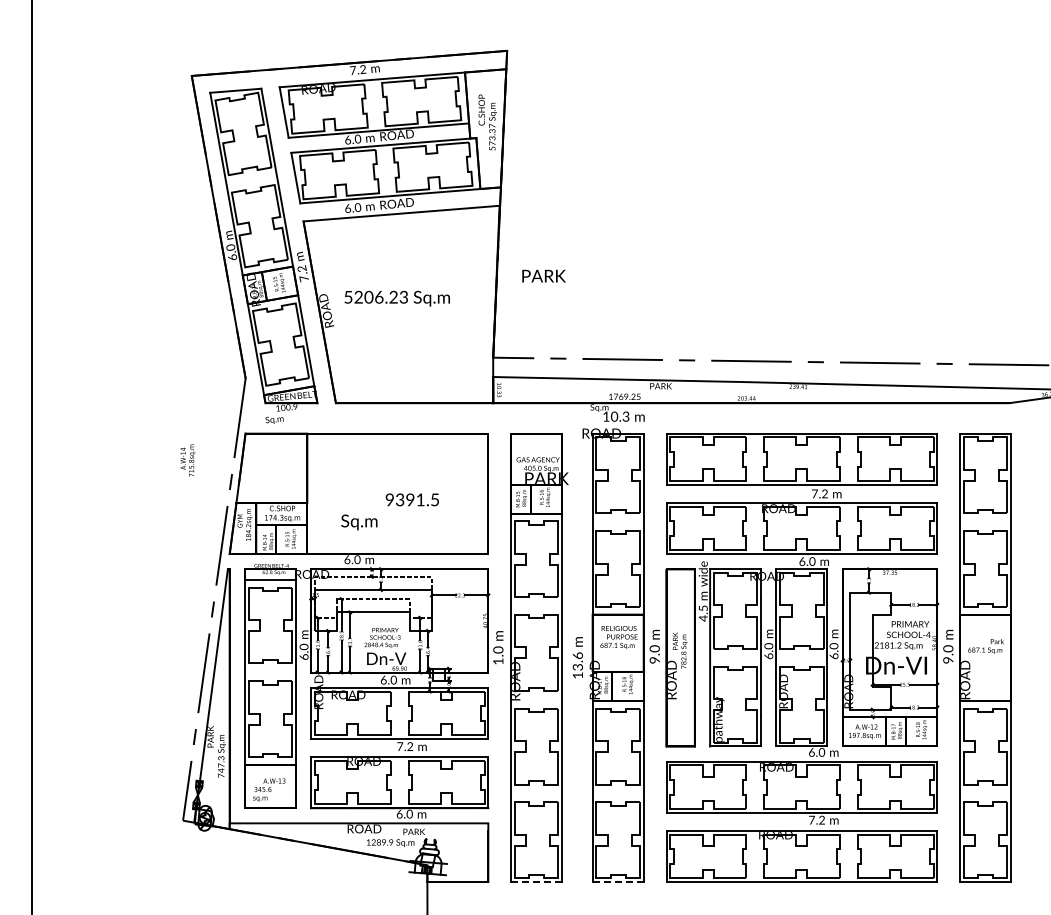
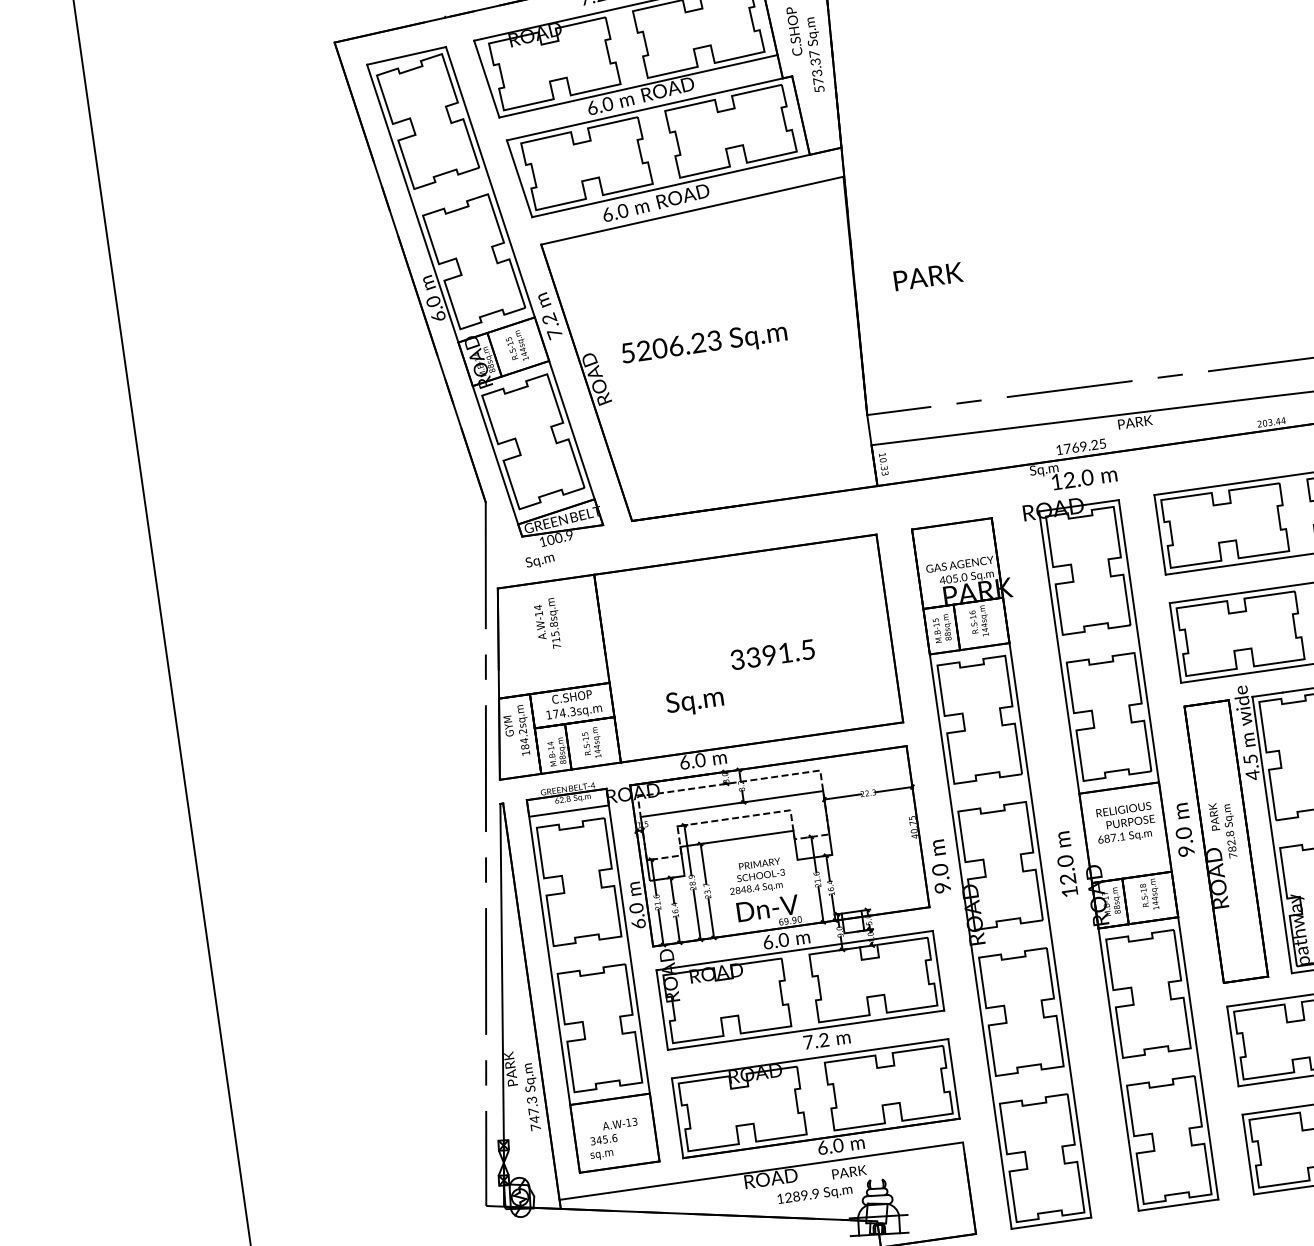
text: (620, 416) -> (1078, 478), 10.3 -> 12.0
text: (187, 460) -> (547, 624), moved
text: (389, 500) -> (737, 660), 9391.5 -> 3391.5
text: (498, 661) -> (942, 887), 1.0 -> 9.0
text: (577, 661) -> (1066, 870), 13.6 -> 12.0
line: (536, 882) -> (1051, 1223), dashed -> solid
line: (618, 882) -> (1179, 1205), dashed -> solid

